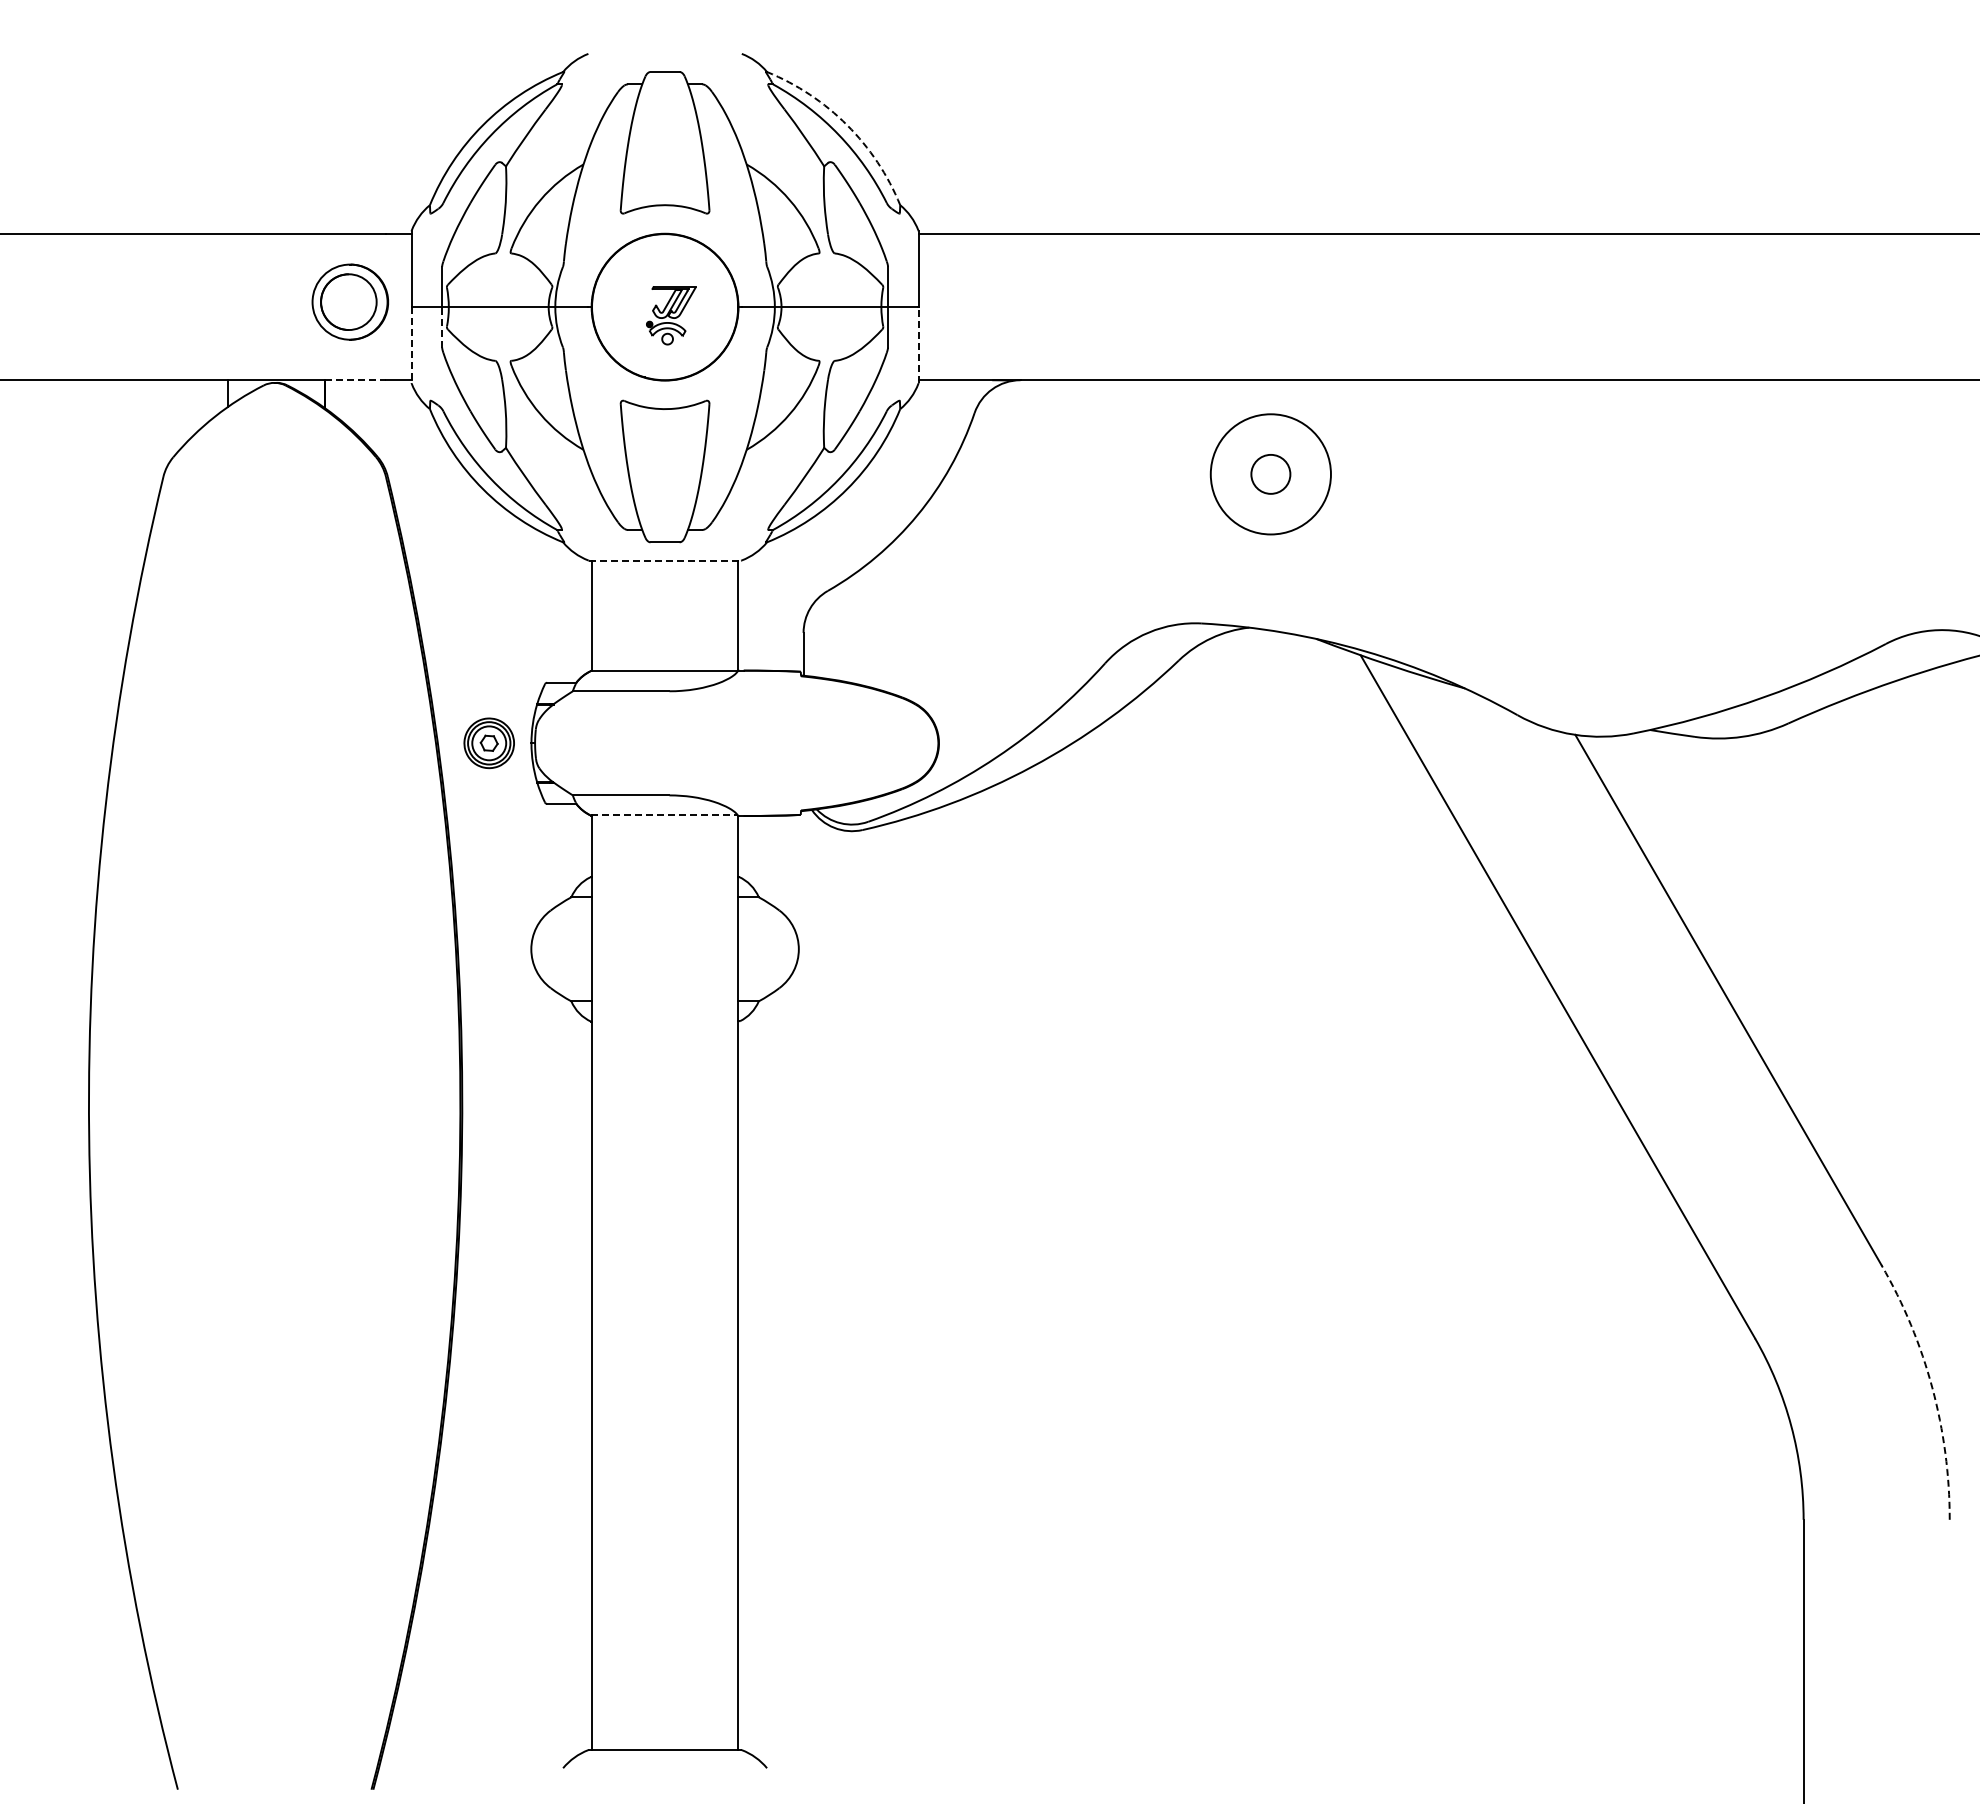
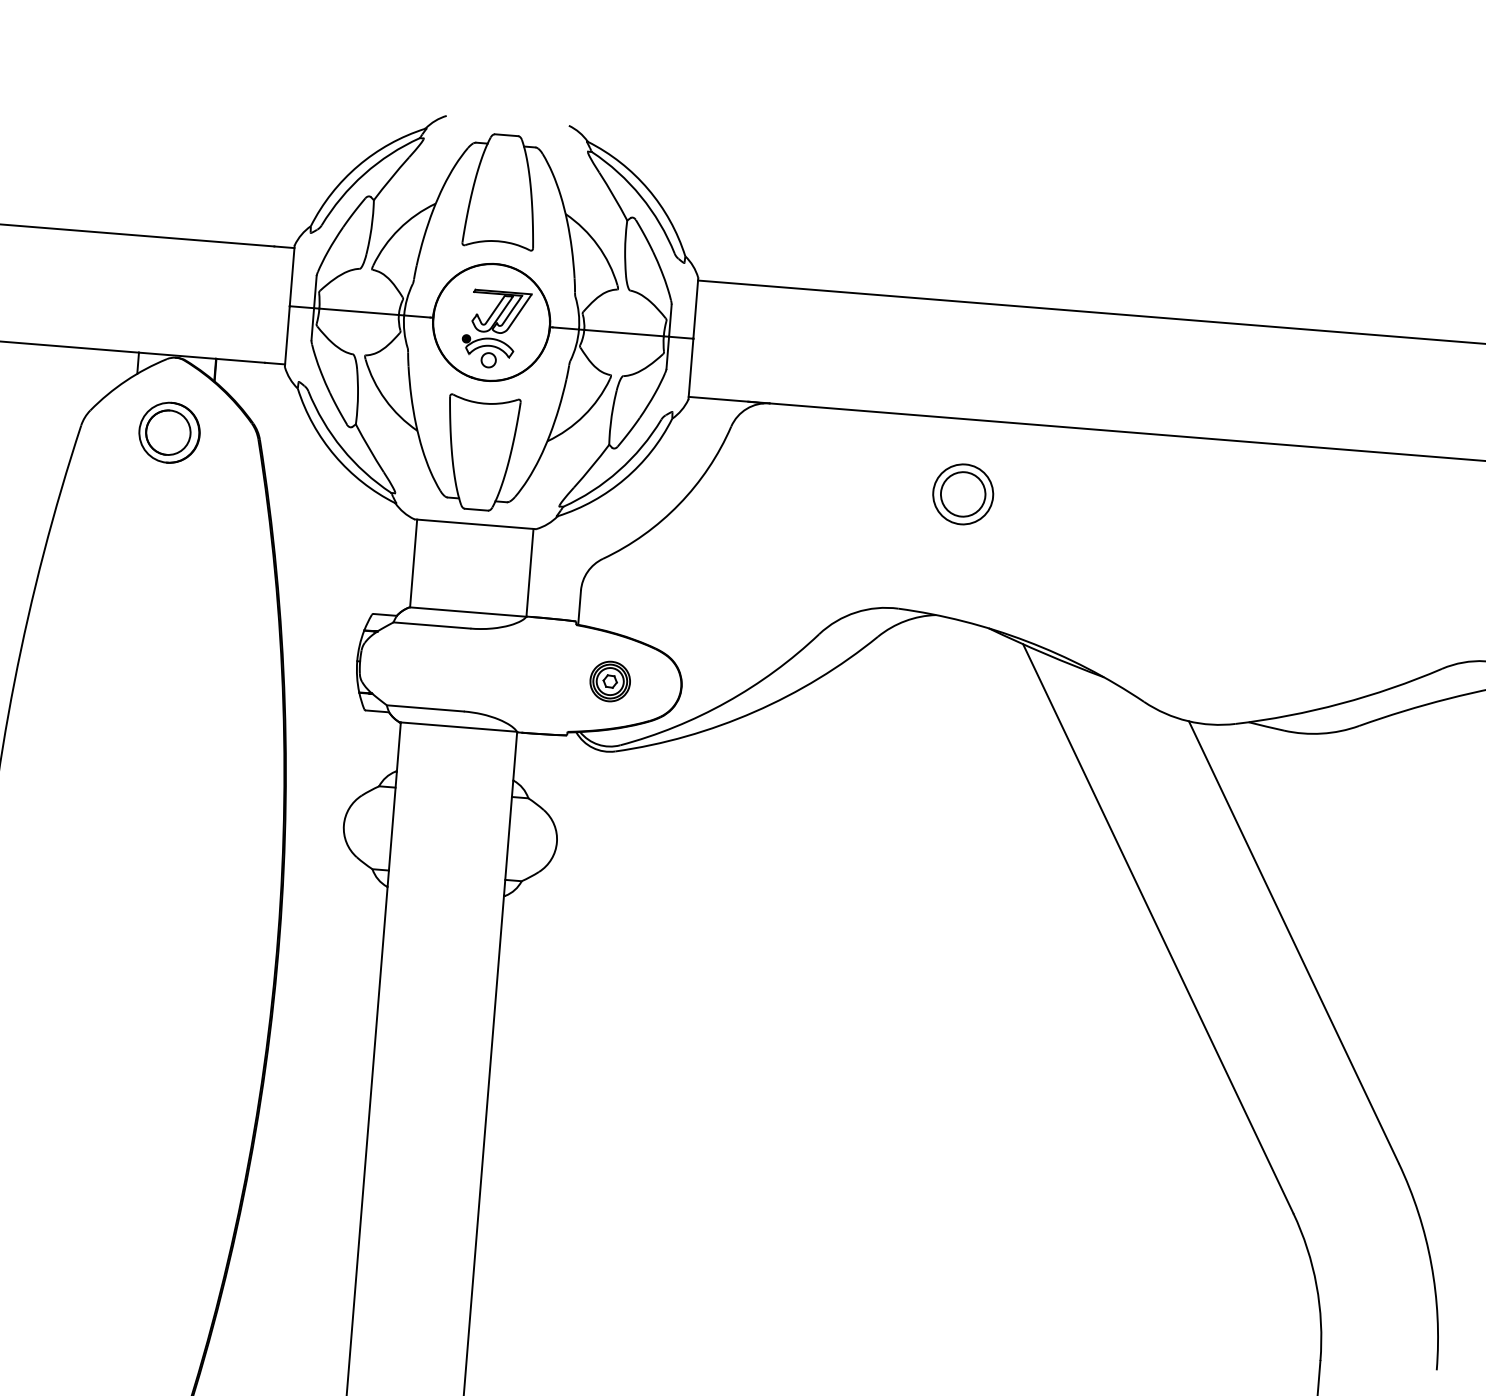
arc: (847, 125) -> (648, 189), dashed -> solid
part: (350, 301) -> (169, 432), moved
part: (670, 315) -> (495, 329), size x1.67
line: (442, 326) -> (313, 323), dashed -> solid
line: (411, 345) -> (287, 336), dashed -> solid
line: (918, 345) -> (690, 369), dashed -> solid
line: (355, 380) -> (240, 361), dashed -> solid
circle: (1270, 473) -> (962, 493), size x0.62
circle: (1270, 474) -> (962, 494), size x1.43
line: (665, 560) -> (475, 524), dashed -> solid
part: (488, 743) -> (609, 681), moved
line: (664, 815) -> (458, 727), dashed -> solid
arc: (1932, 1388) -> (1431, 1264), dashed -> solid

